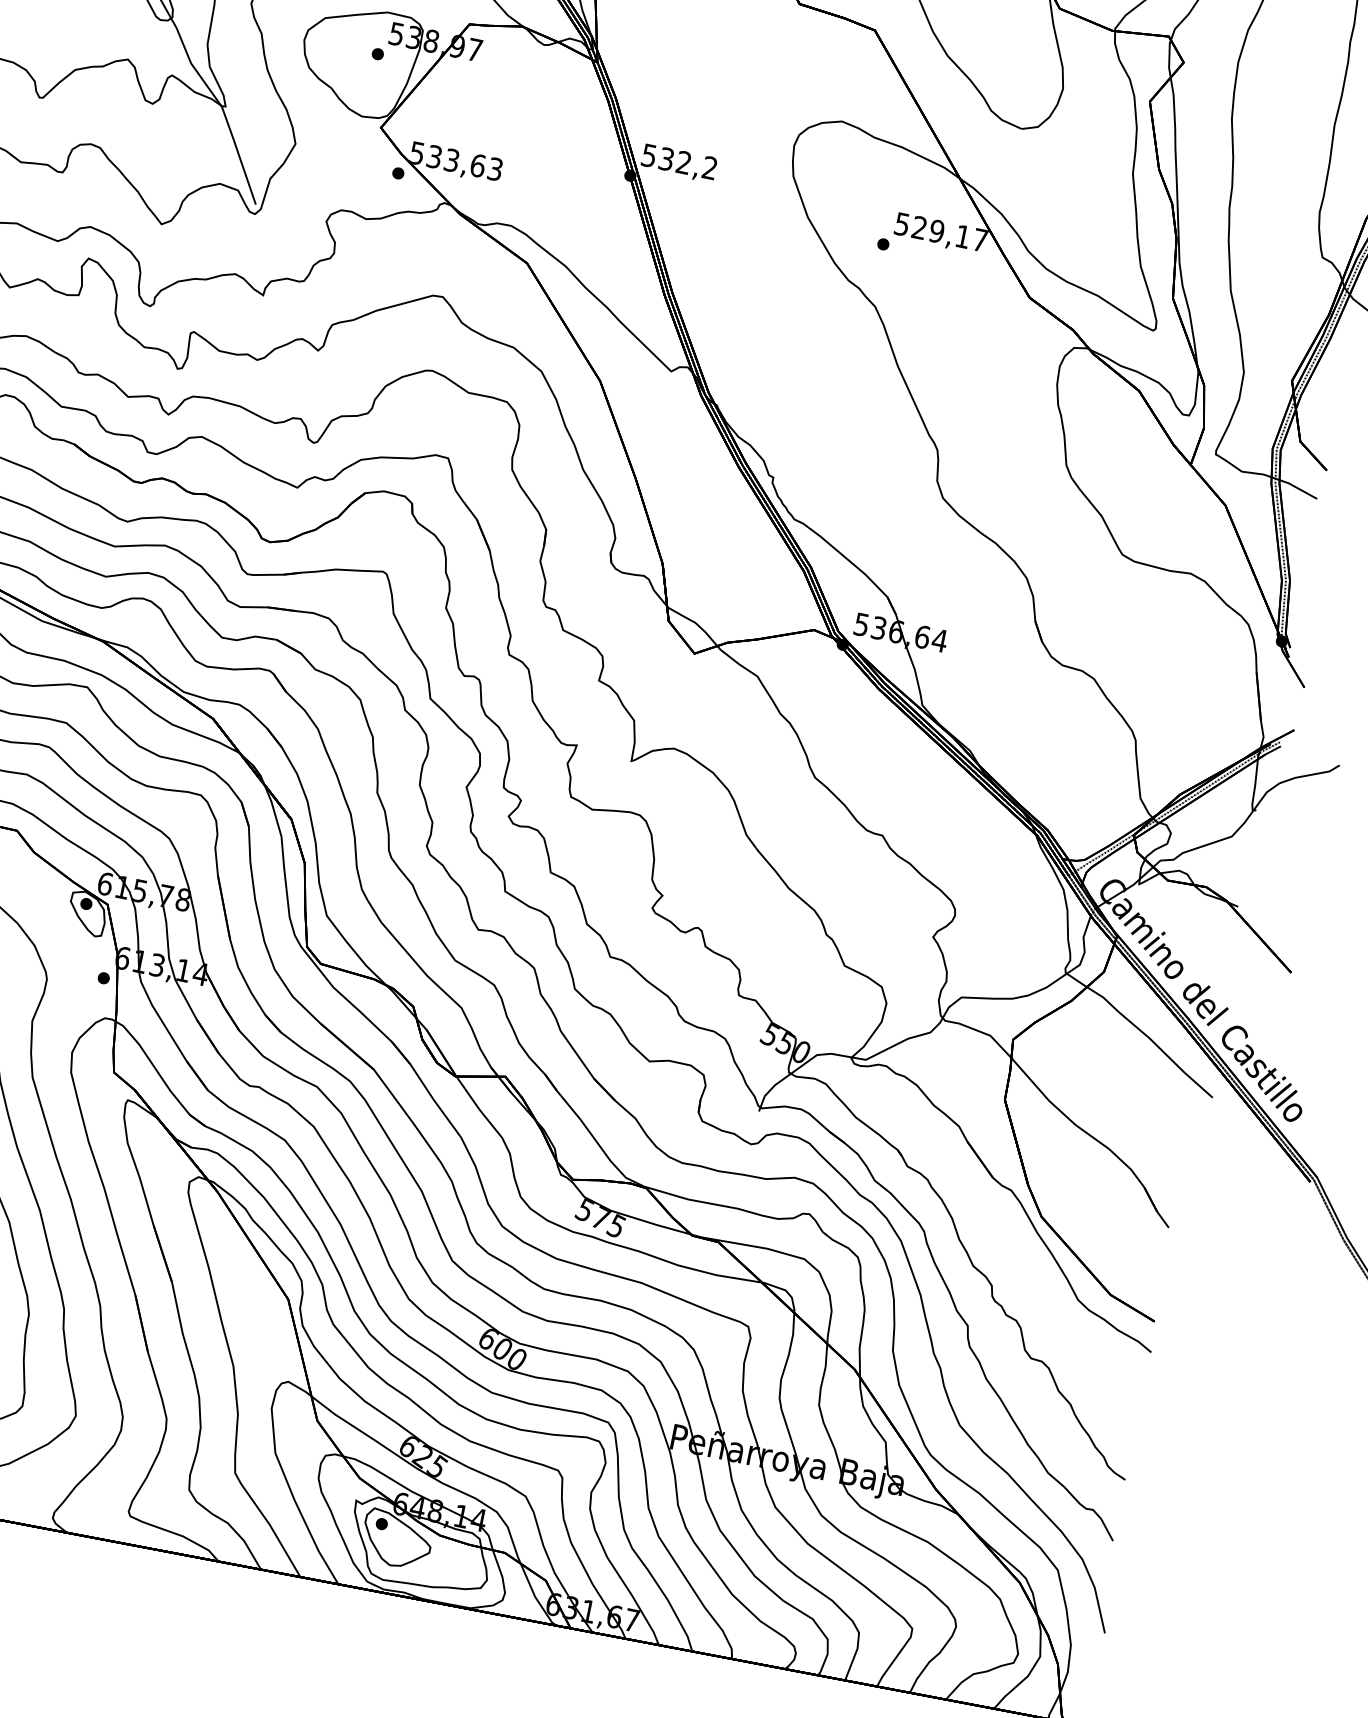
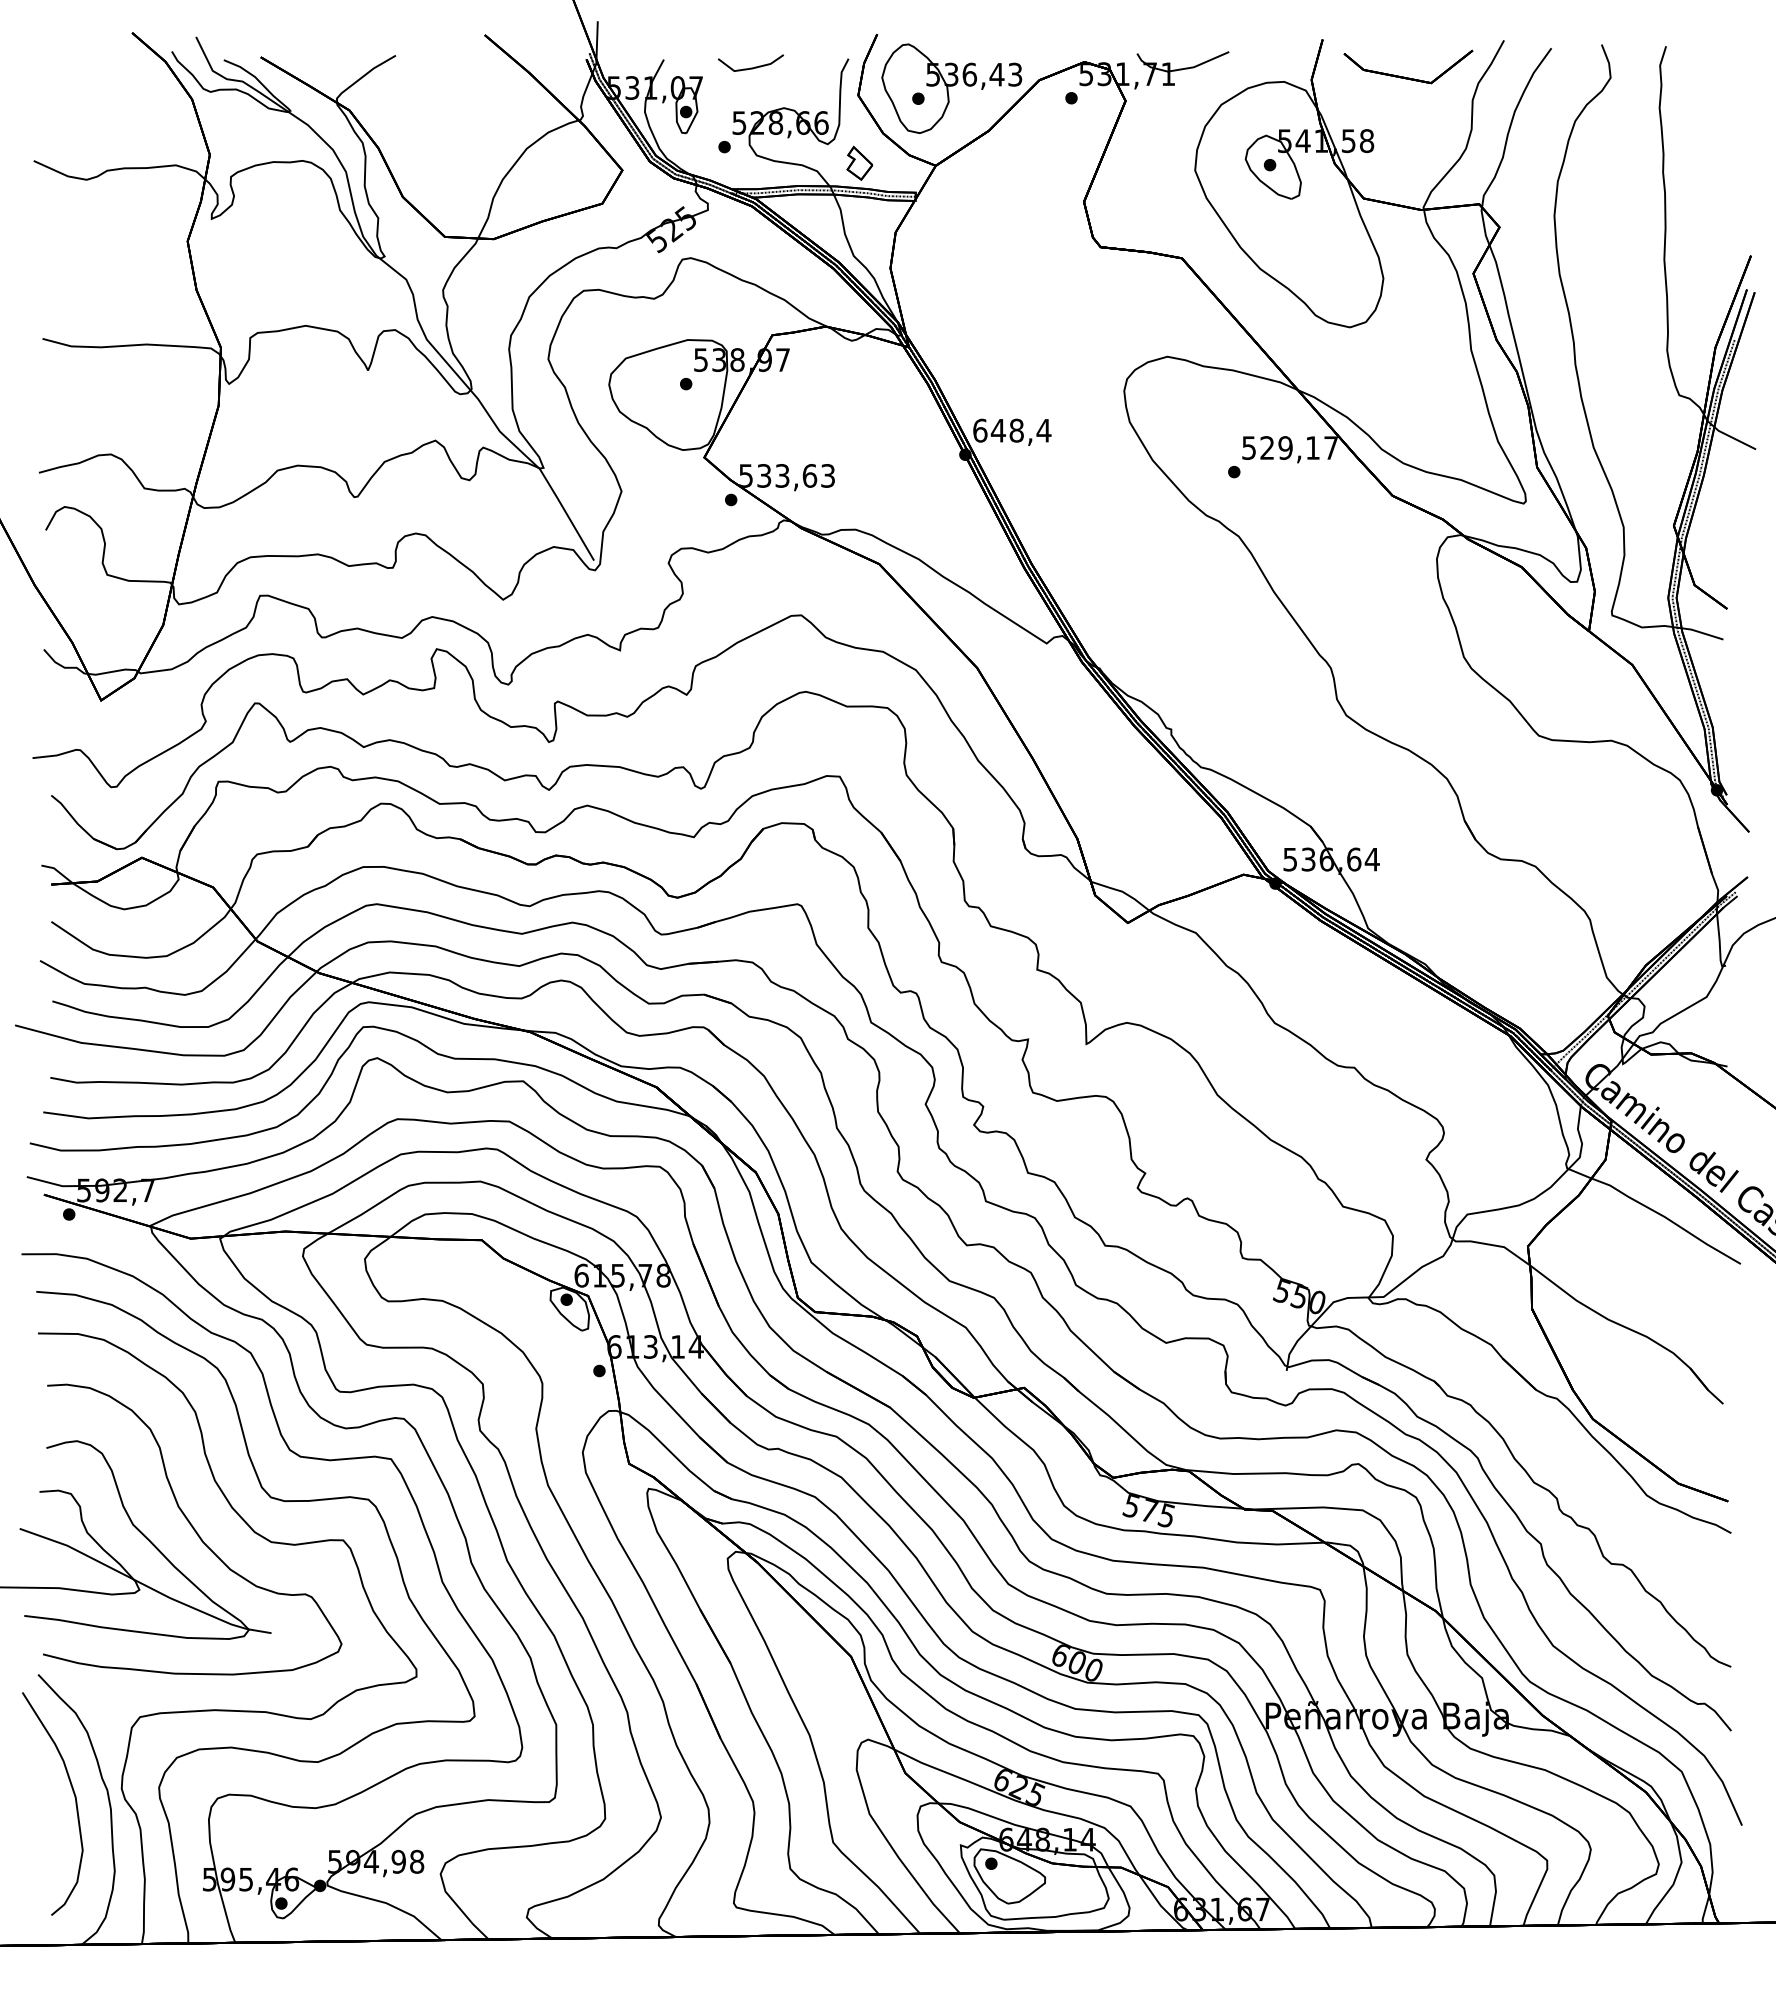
text: (679, 161) -> (1012, 430), 532,2 -> 648,4

